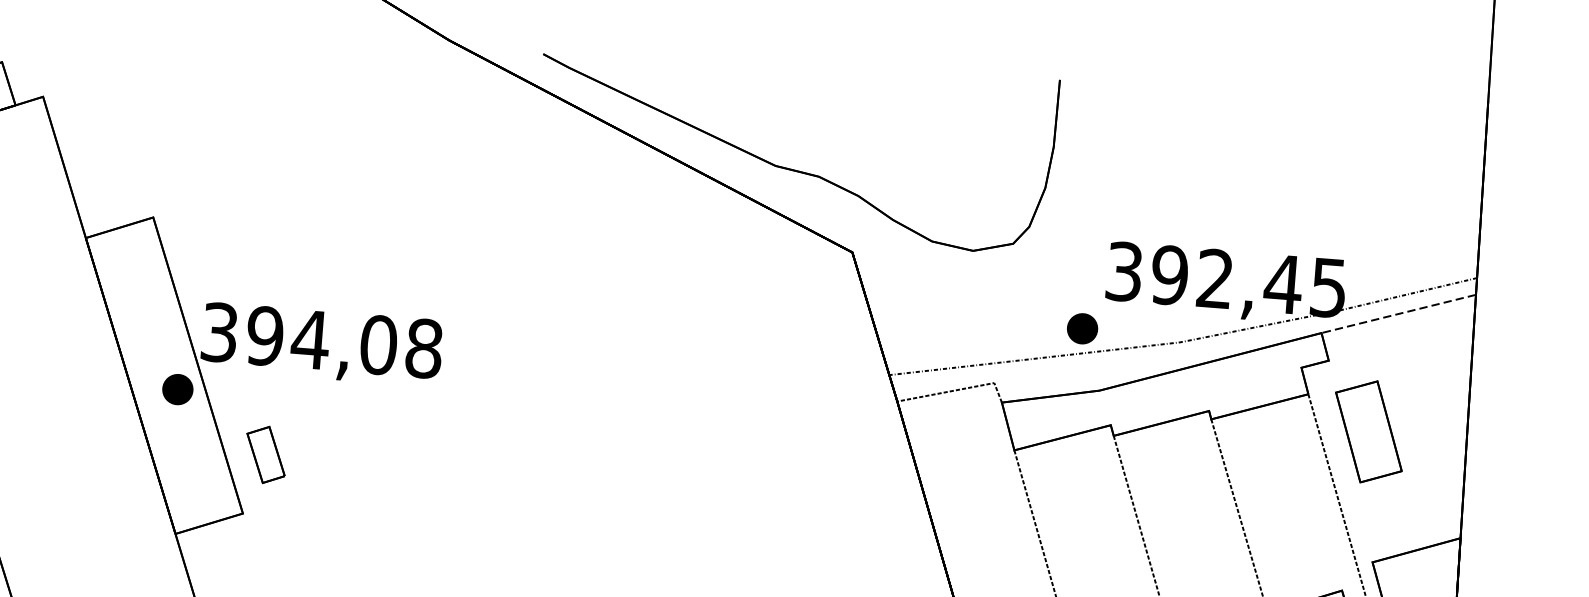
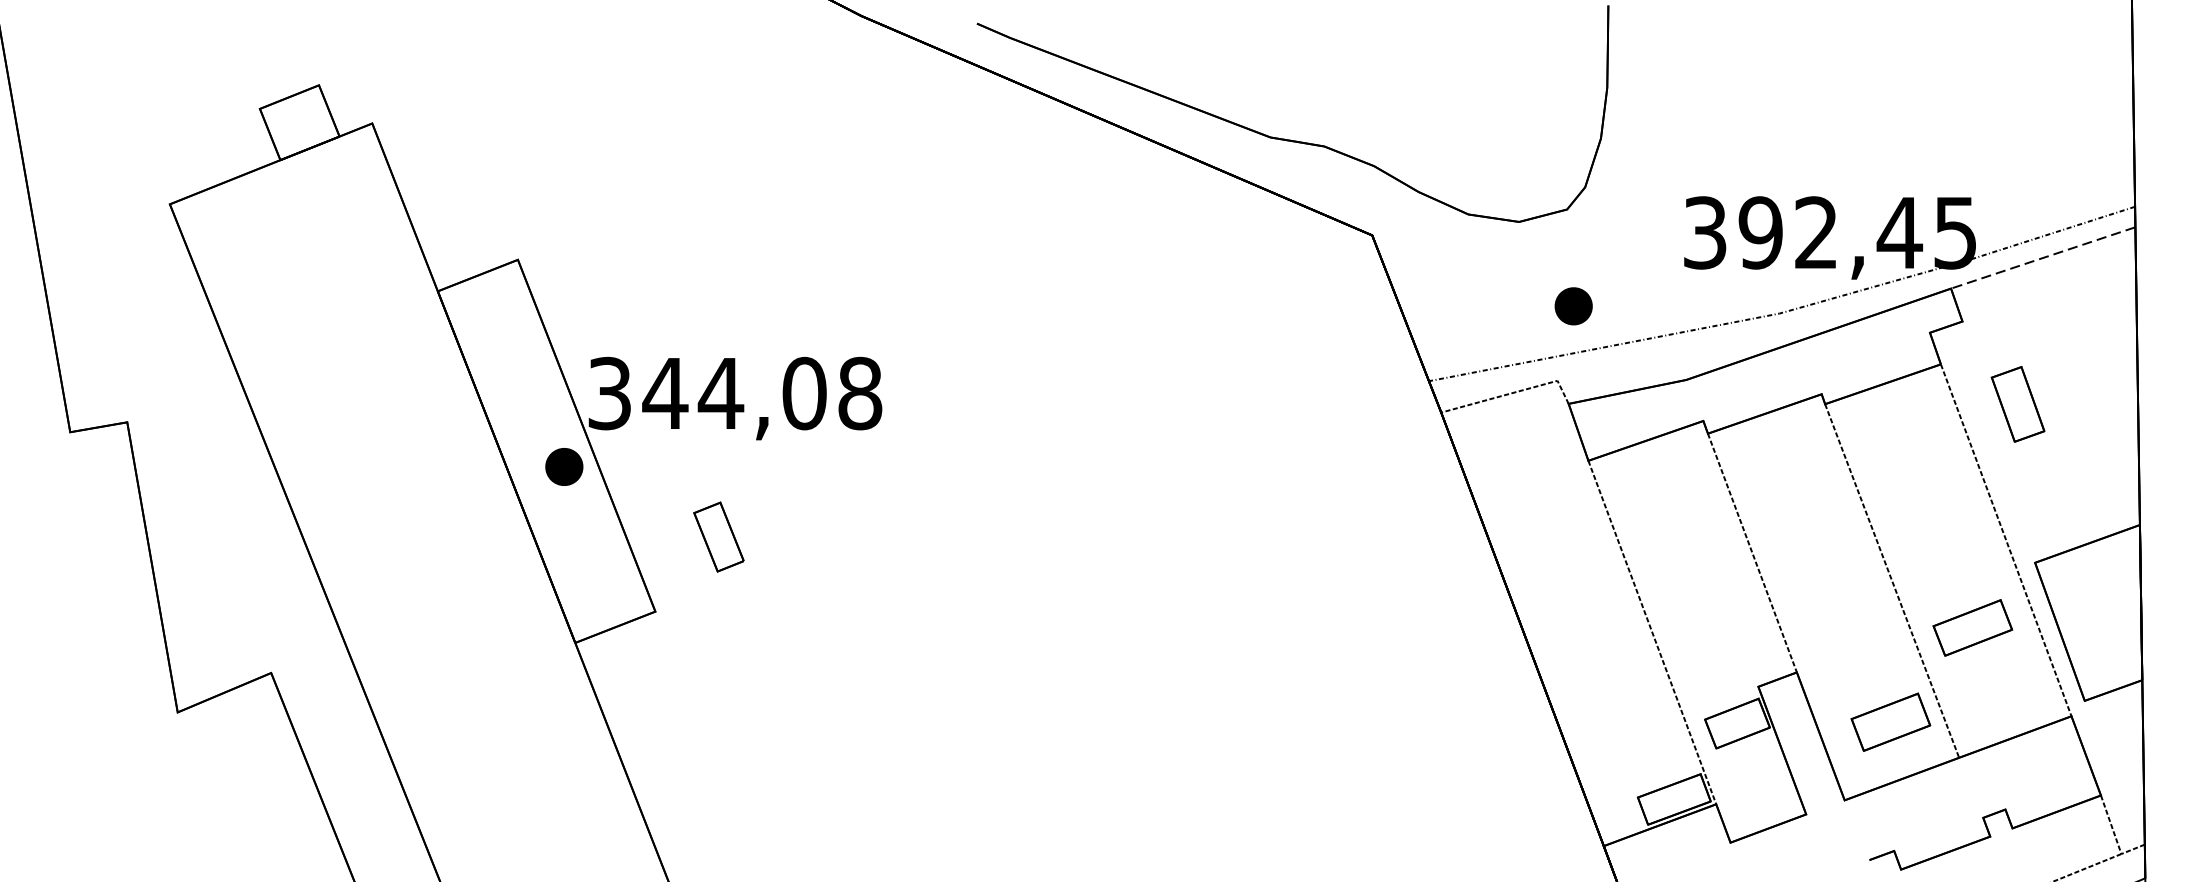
part: (1082, 328) -> (1573, 306), moved
text: (265, 336) -> (665, 393), 394,08 -> 344,08
part: (1368, 431) -> (2017, 404), size x0.6
part: (265, 454) -> (718, 536), moved

